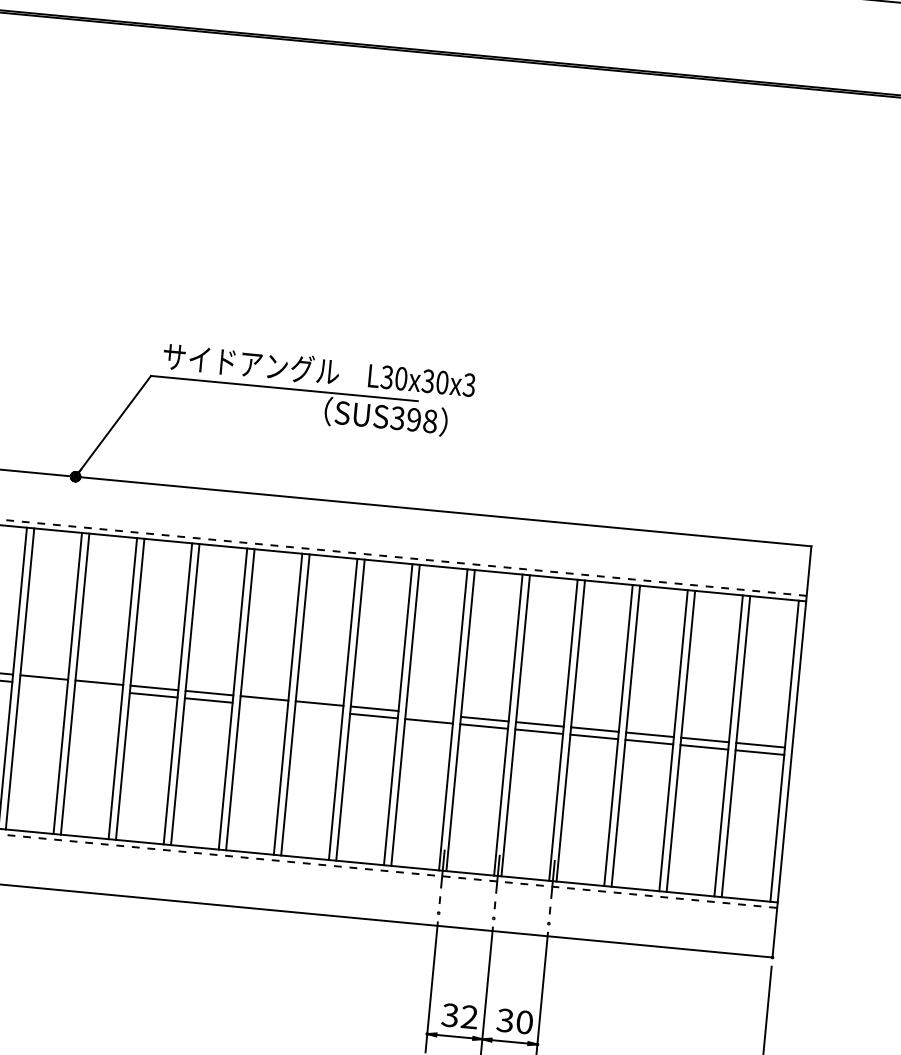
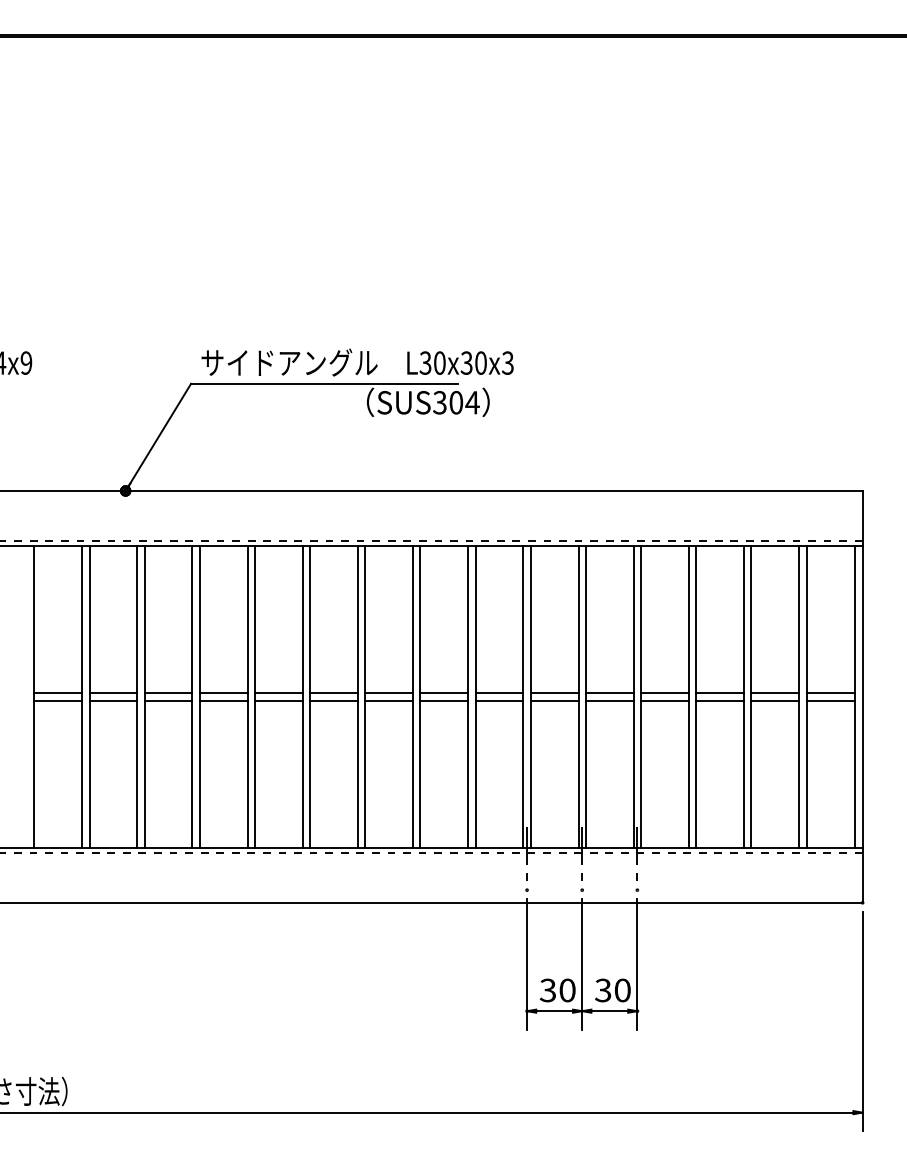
text: (422, 420) -> (464, 402), SUS398 -> SUS304
line: (43, 684) -> (113, 700), added
line: (98, 689) -> (168, 700), added
line: (263, 705) -> (333, 700), added
line: (319, 710) -> (389, 700), added
line: (429, 714) -> (499, 693), added
text: (469, 1017) -> (567, 990), 32 -> 30

